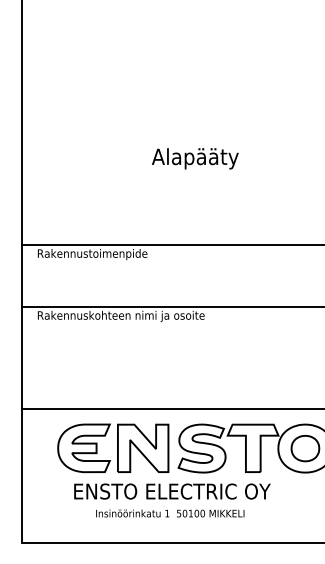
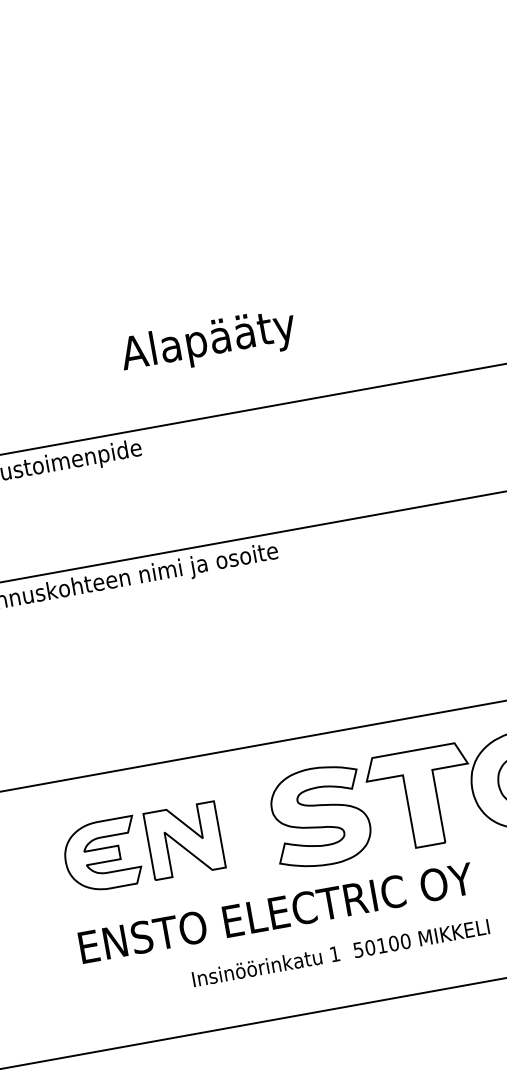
text: (195, 158) -> (208, 341), moved
part: (113, 448) -> (143, 848), size x0.7
text: (170, 513) -> (341, 952), moved

